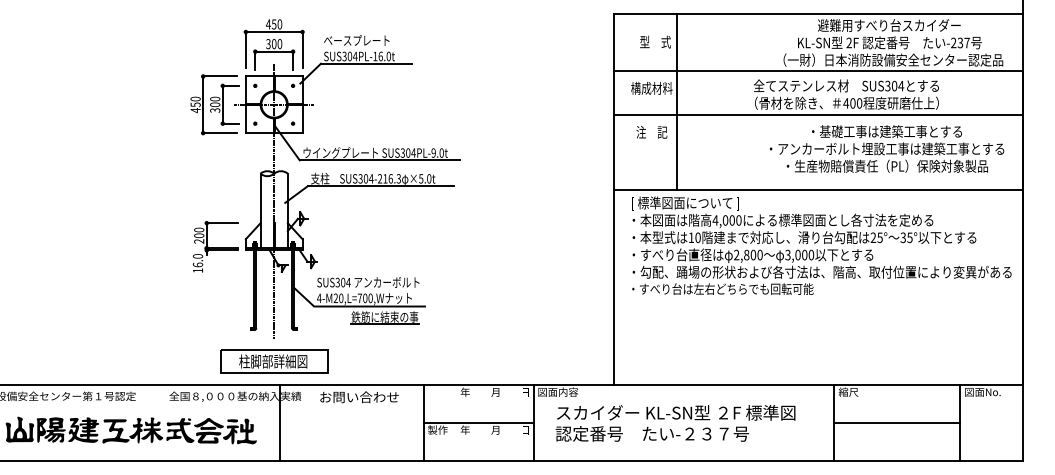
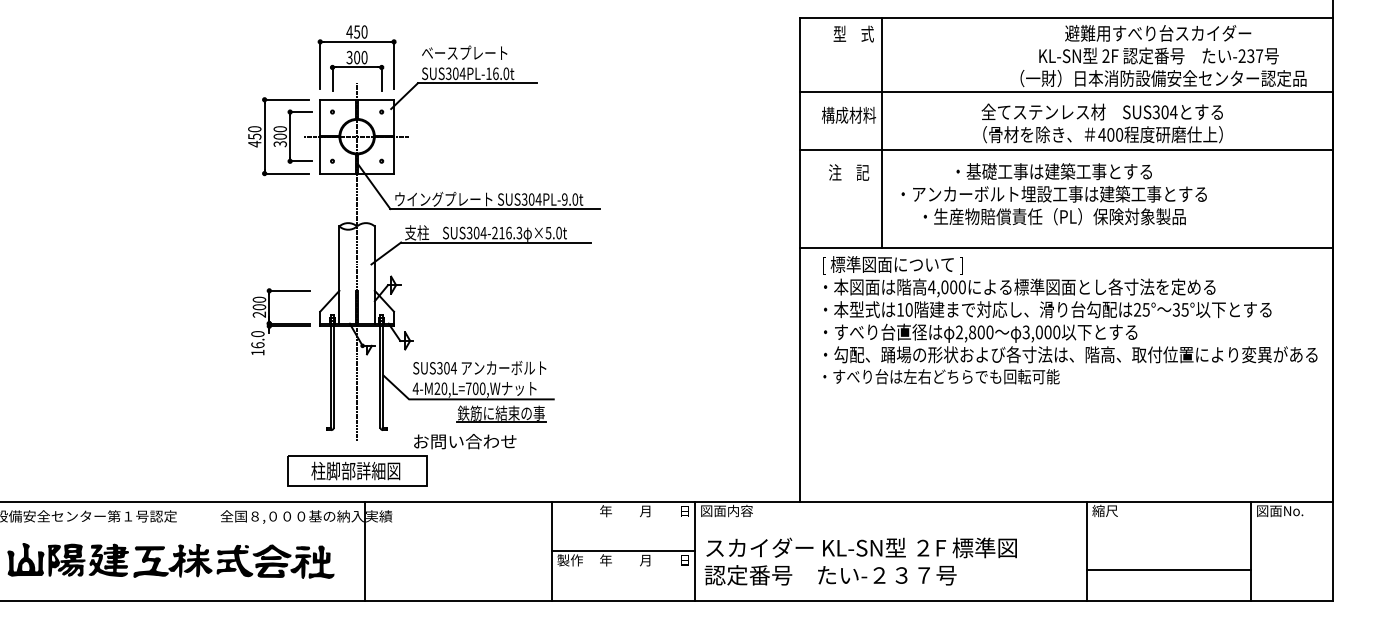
text: (655, 41) -> (853, 33), moved
text: (886, 149) -> (1053, 194), moved
text: (359, 397) -> (465, 441), moved
text: (675, 423) -> (860, 561), moved
line: (897, 423) -> (1168, 570), moved

